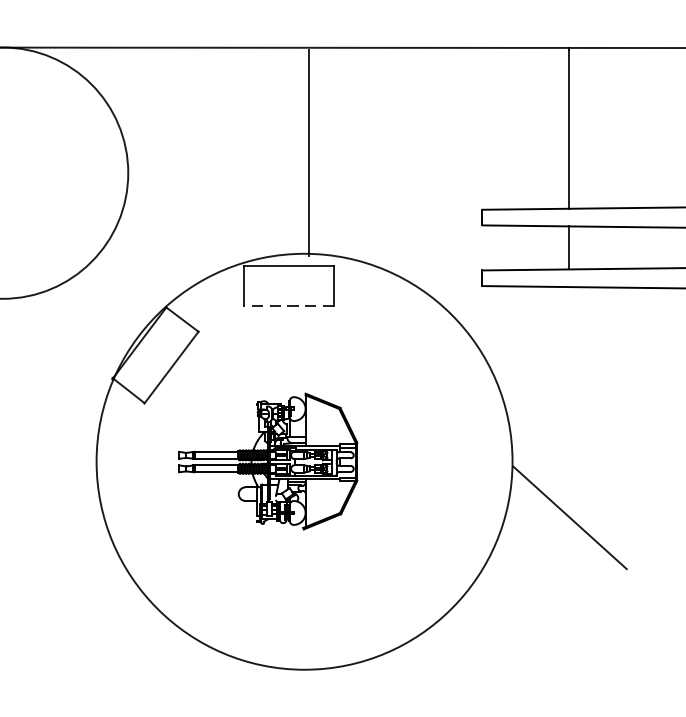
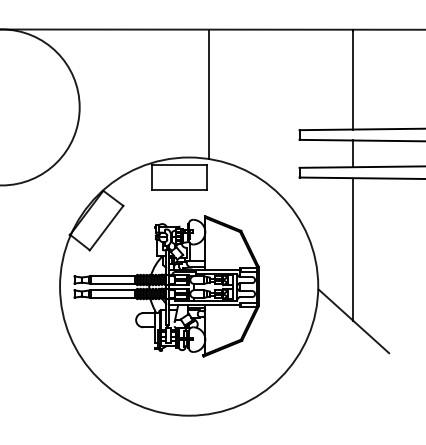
line: (309, 152) -> (209, 94), moved
line: (289, 306) -> (179, 190), dashed -> solid
line: (569, 401) -> (353, 249), added
part: (268, 461) -> (166, 286), size x1.67

